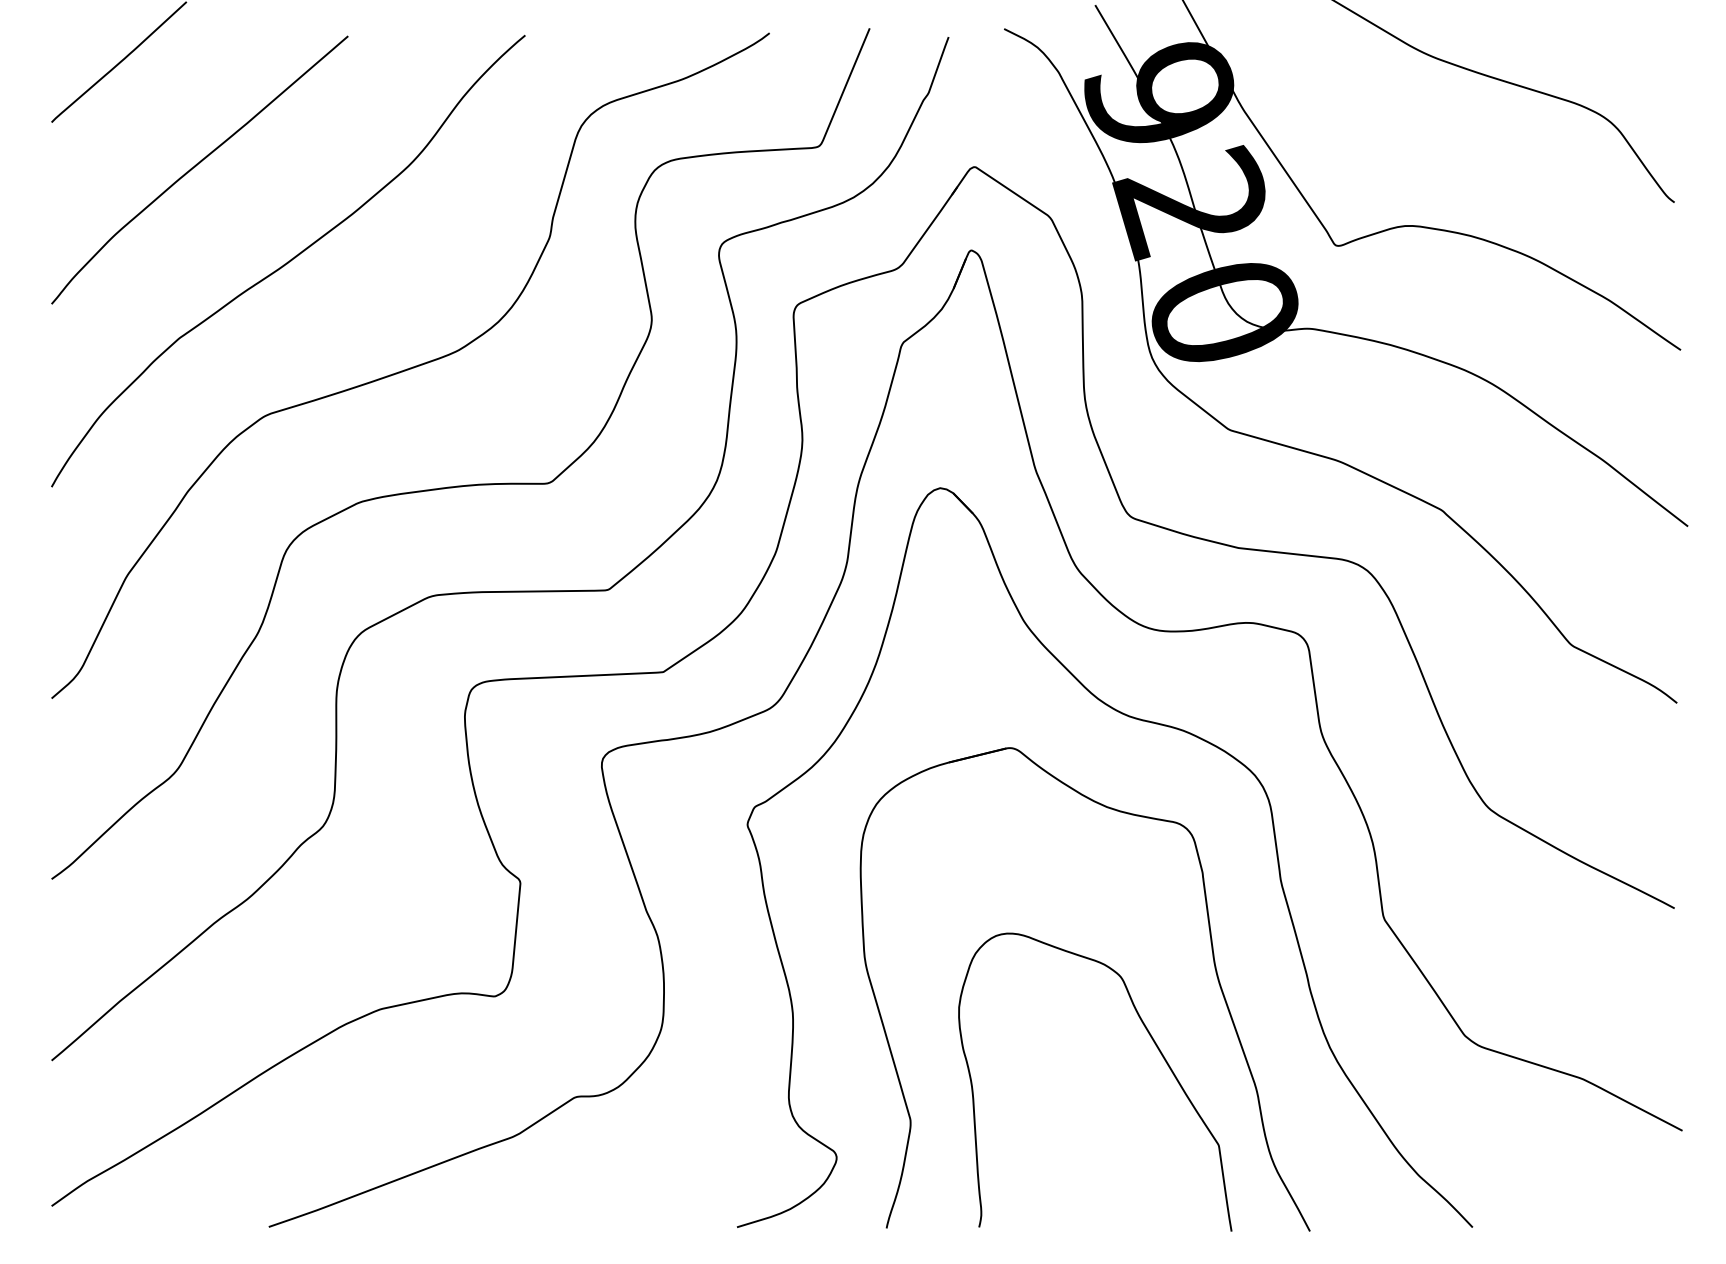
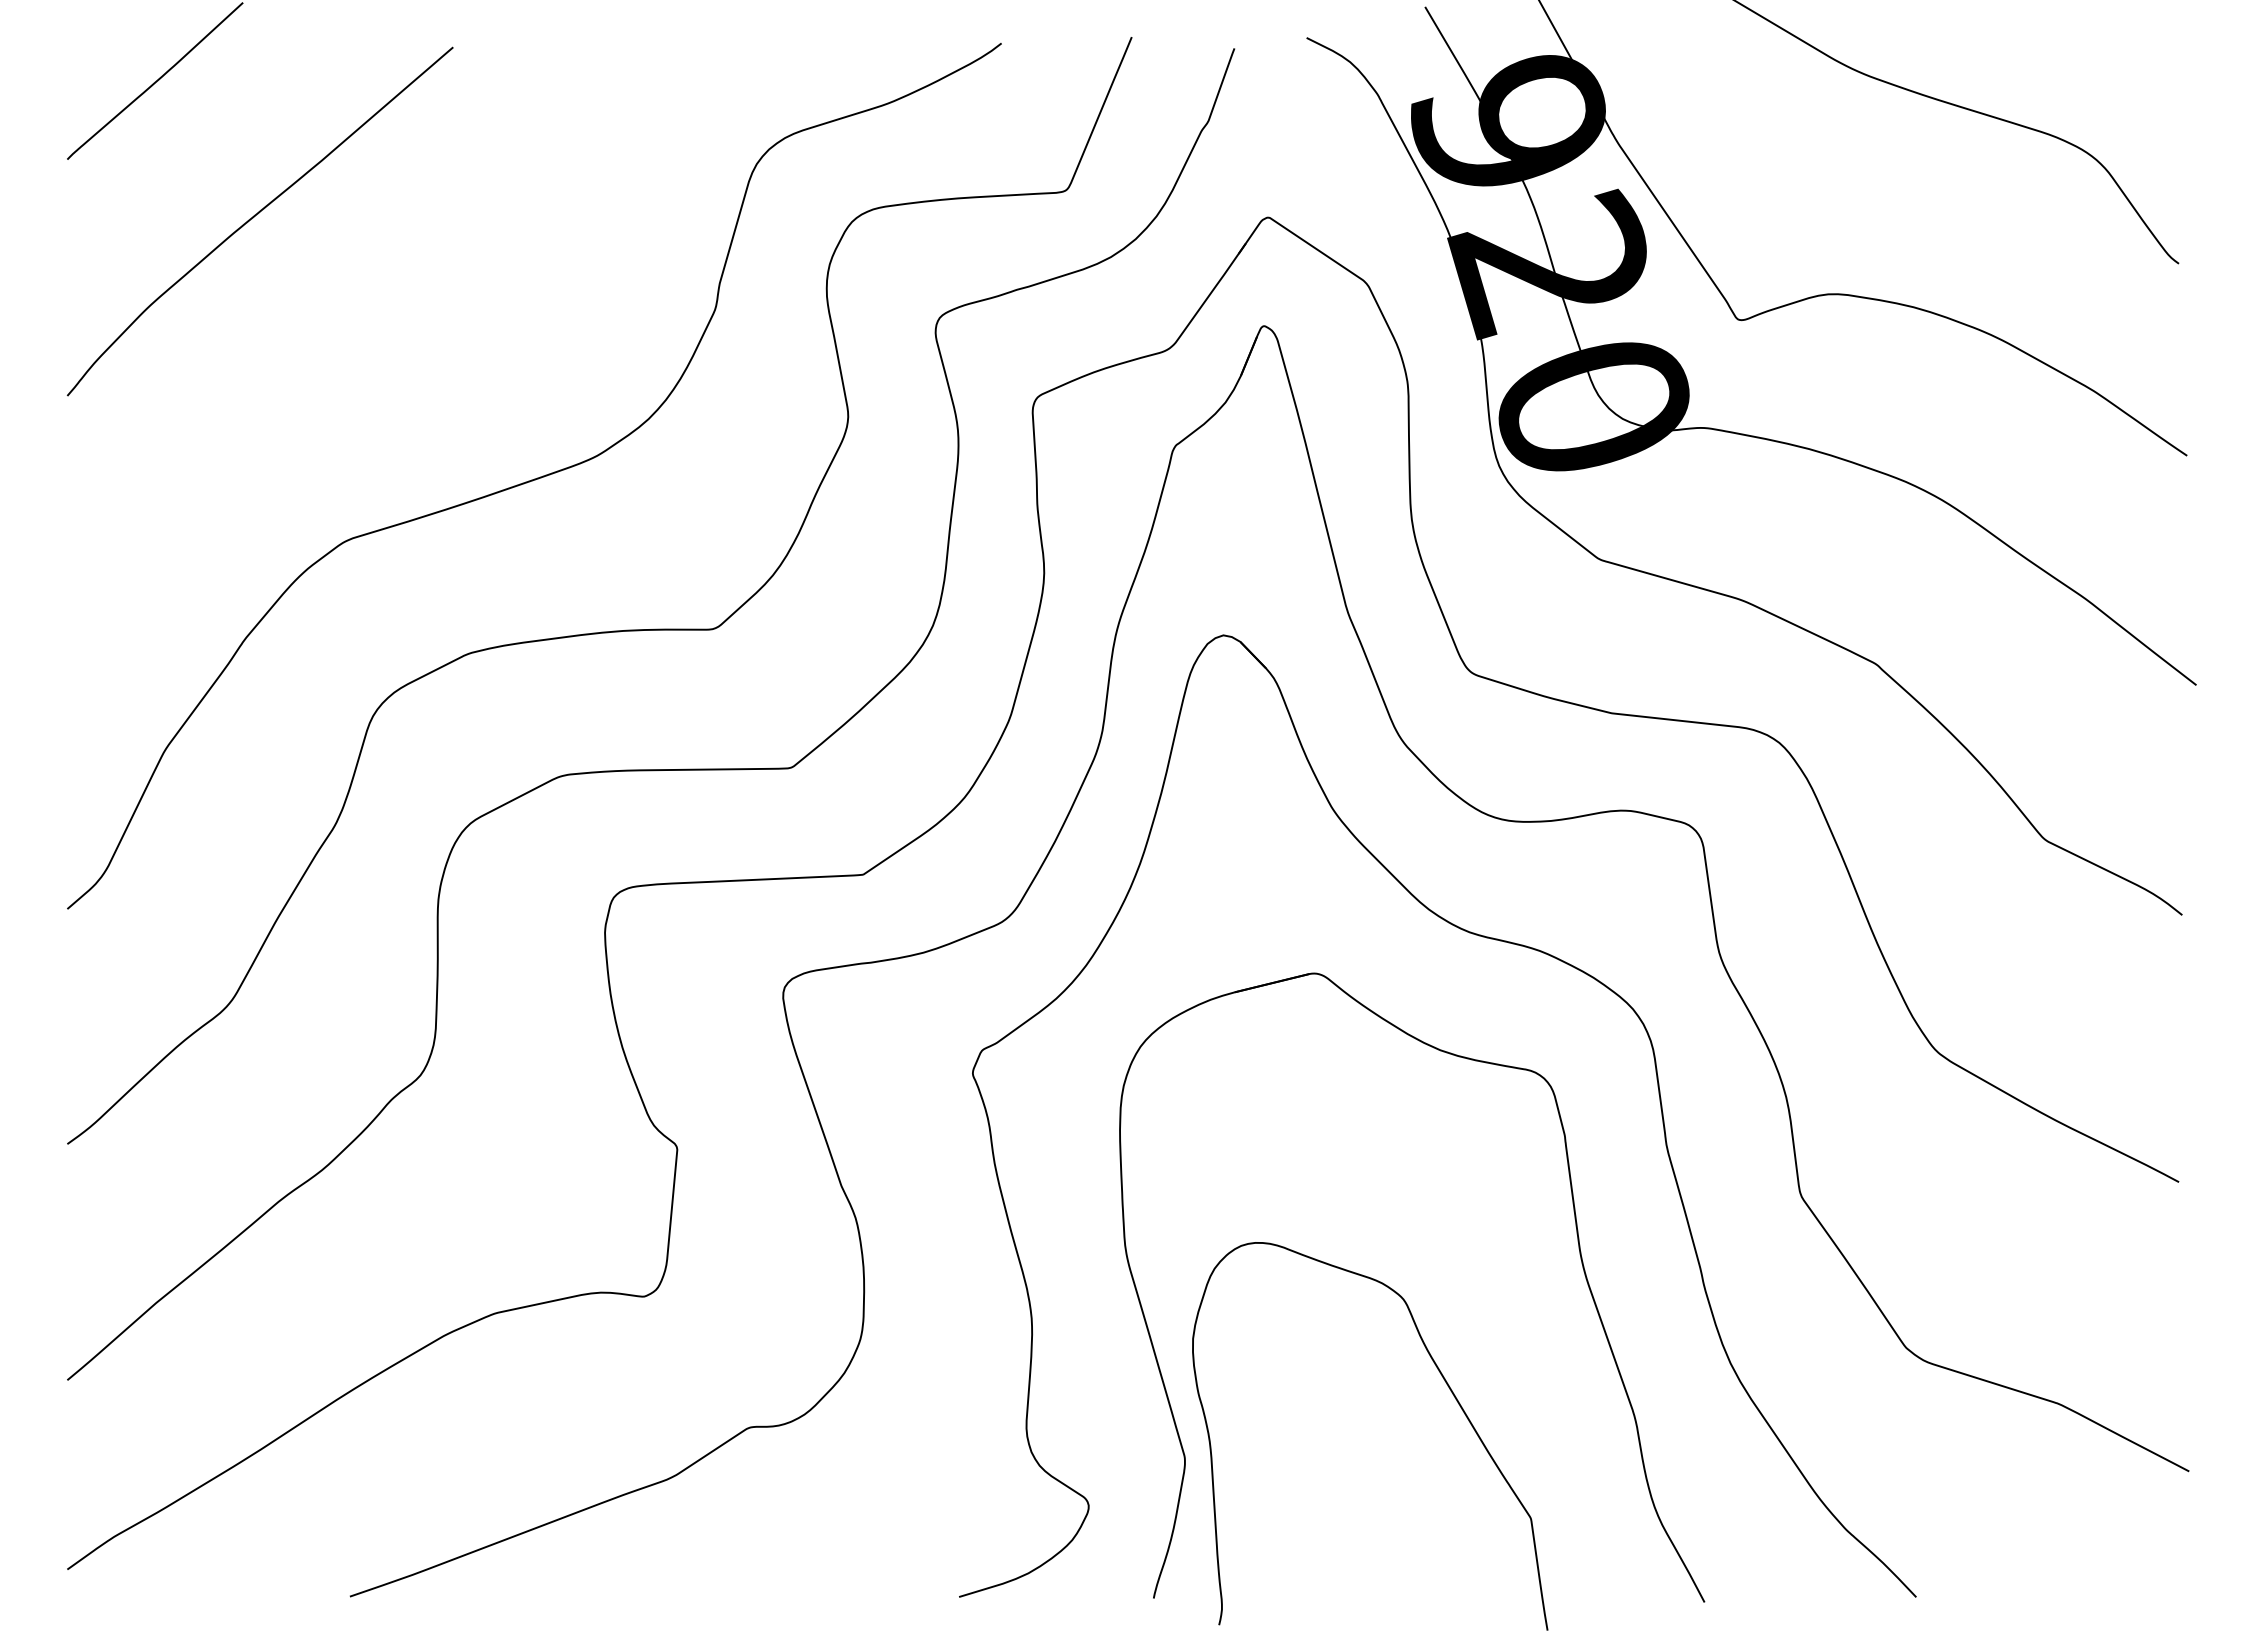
curve: (288, 261) -> (375, 340), removed
curve: (1156, 1047) -> (1450, 1391), moved

